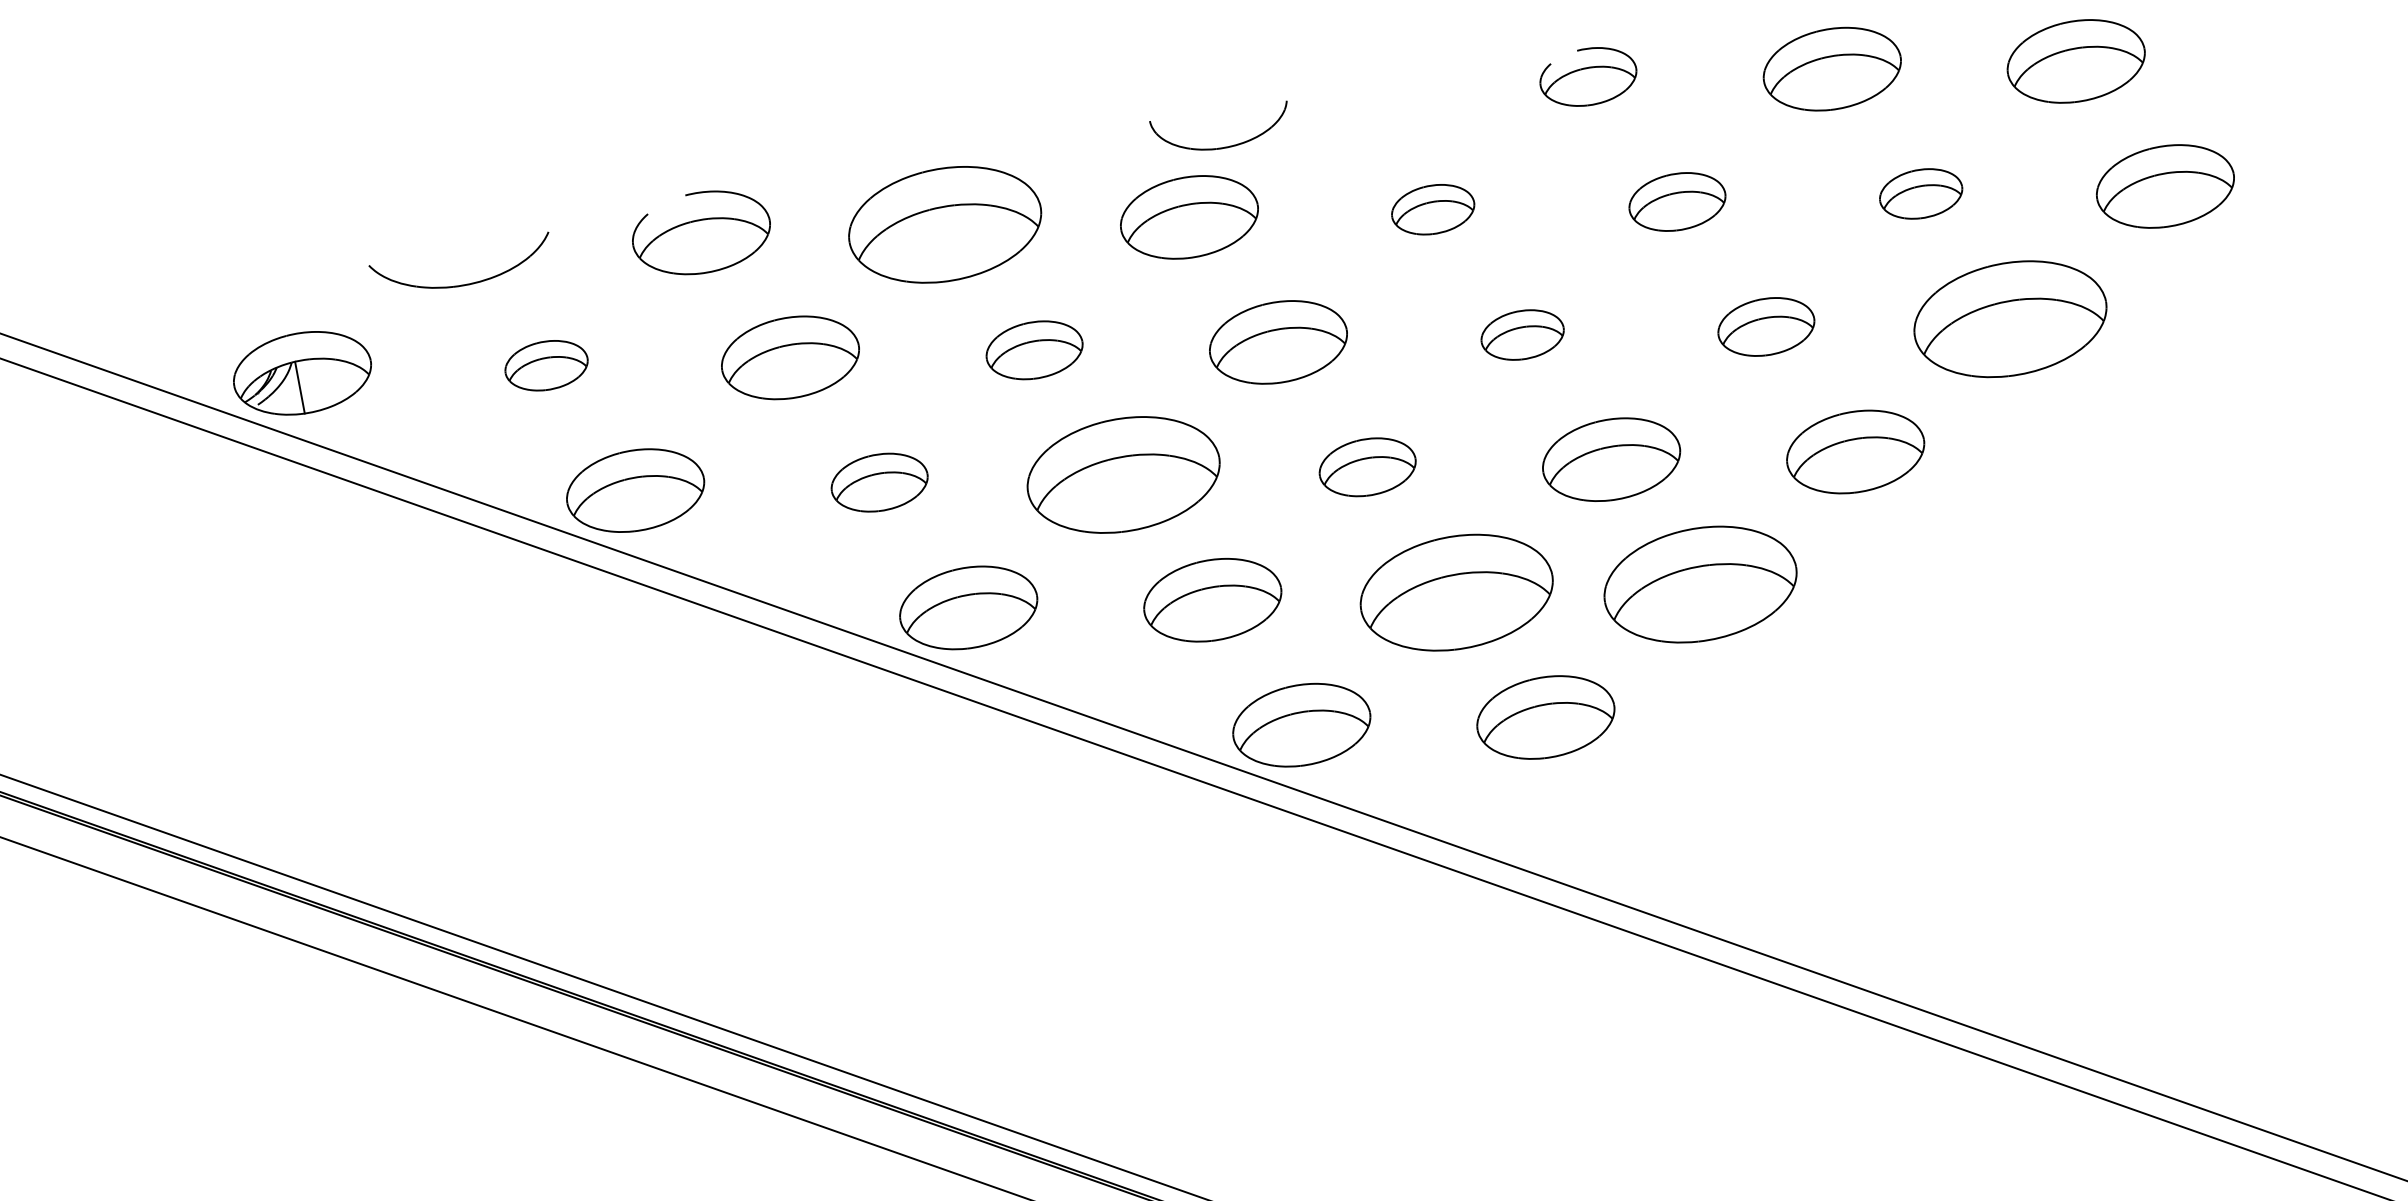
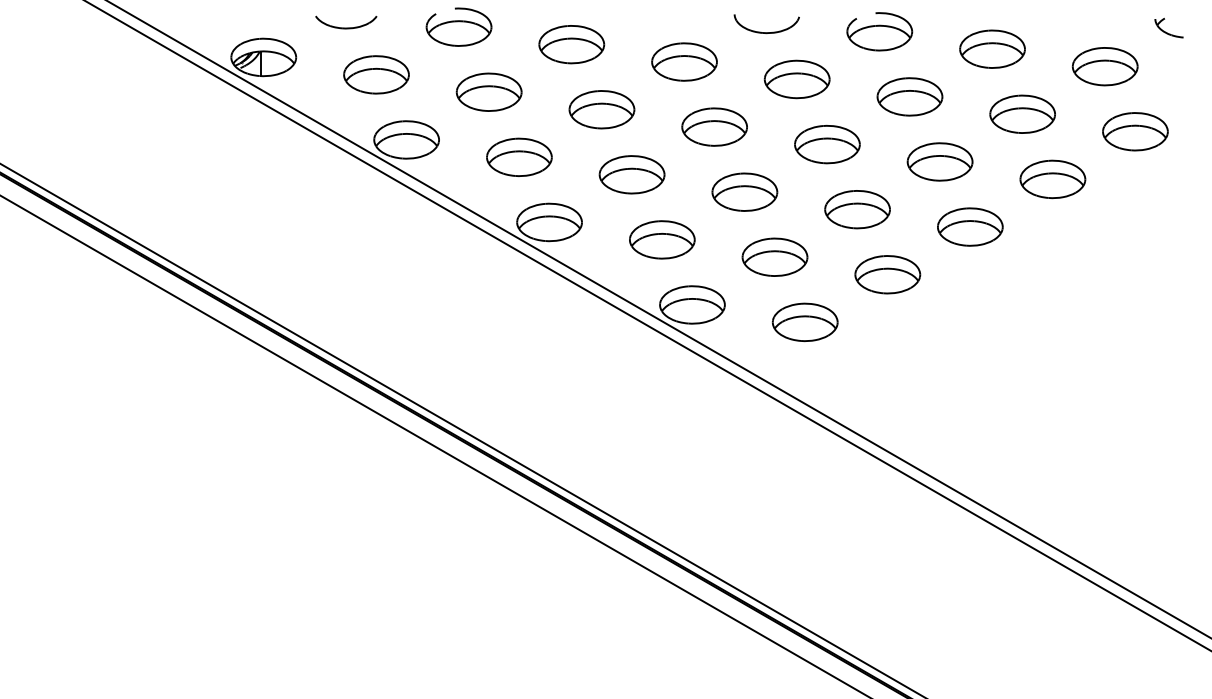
part: (1587, 76) -> (879, 31), size x1.43
part: (1224, 146) -> (766, 32), moved
part: (1920, 192) -> (1022, 113), size x1.67
part: (1676, 201) -> (909, 96), size x1.43
part: (1431, 209) -> (796, 79), size x1.67
part: (944, 224) -> (571, 44), size x0.71
part: (462, 267) -> (346, 22), size x0.71
part: (2009, 319) -> (1052, 179), size x0.71
part: (1764, 326) -> (939, 161), size x1.43
part: (1522, 334) -> (827, 144), size x1.67
part: (1033, 349) -> (601, 109), size x1.43
part: (546, 364) -> (376, 74), size x1.67
part: (1366, 466) -> (744, 191), size x1.43
part: (1122, 474) -> (631, 174), size x0.71
part: (879, 481) -> (519, 156), size x1.43
part: (1700, 584) -> (887, 274), size x0.71
part: (1455, 590) -> (774, 256), size x0.71

